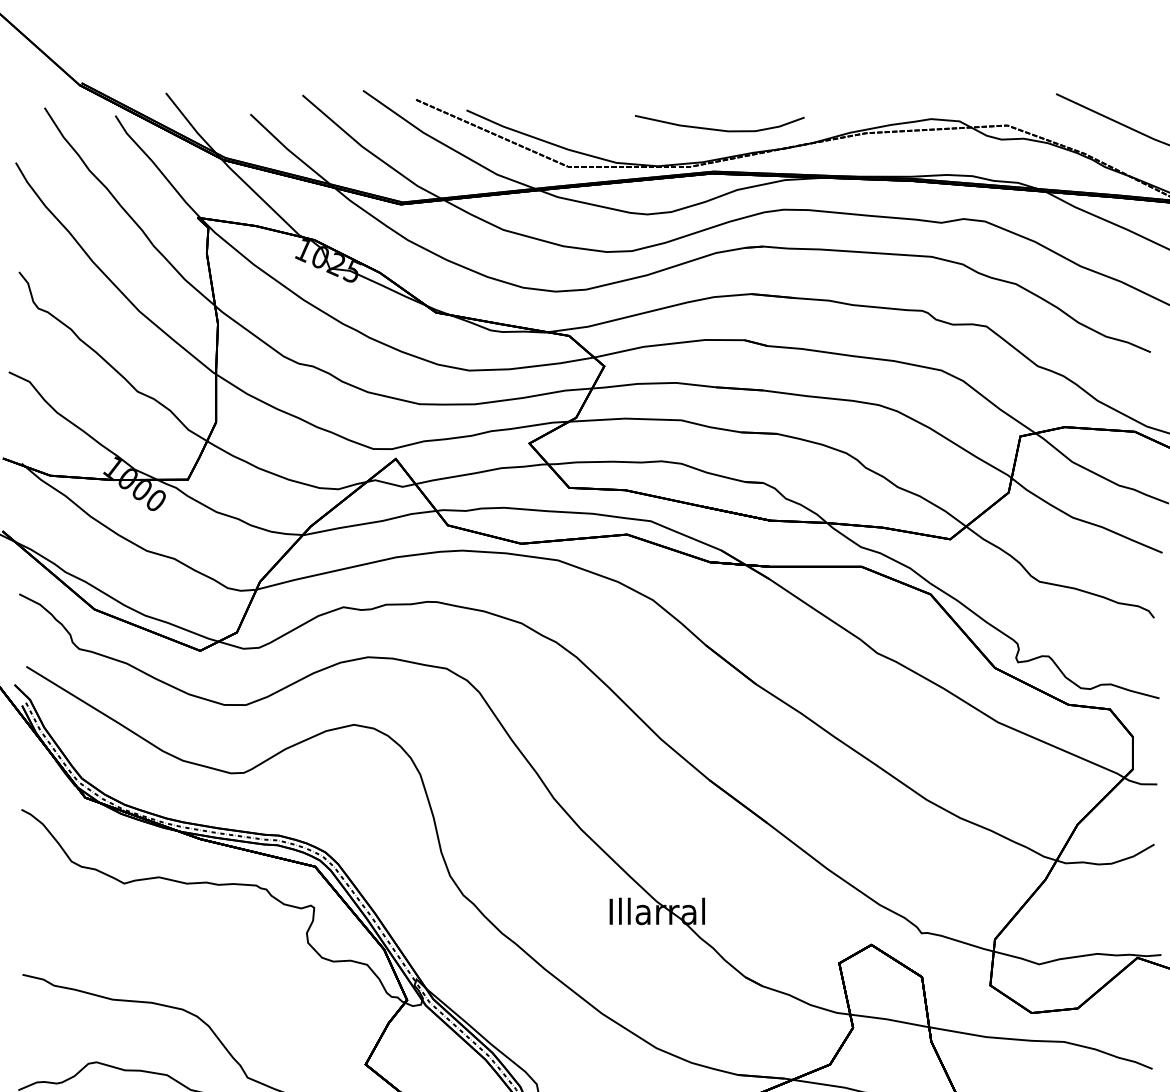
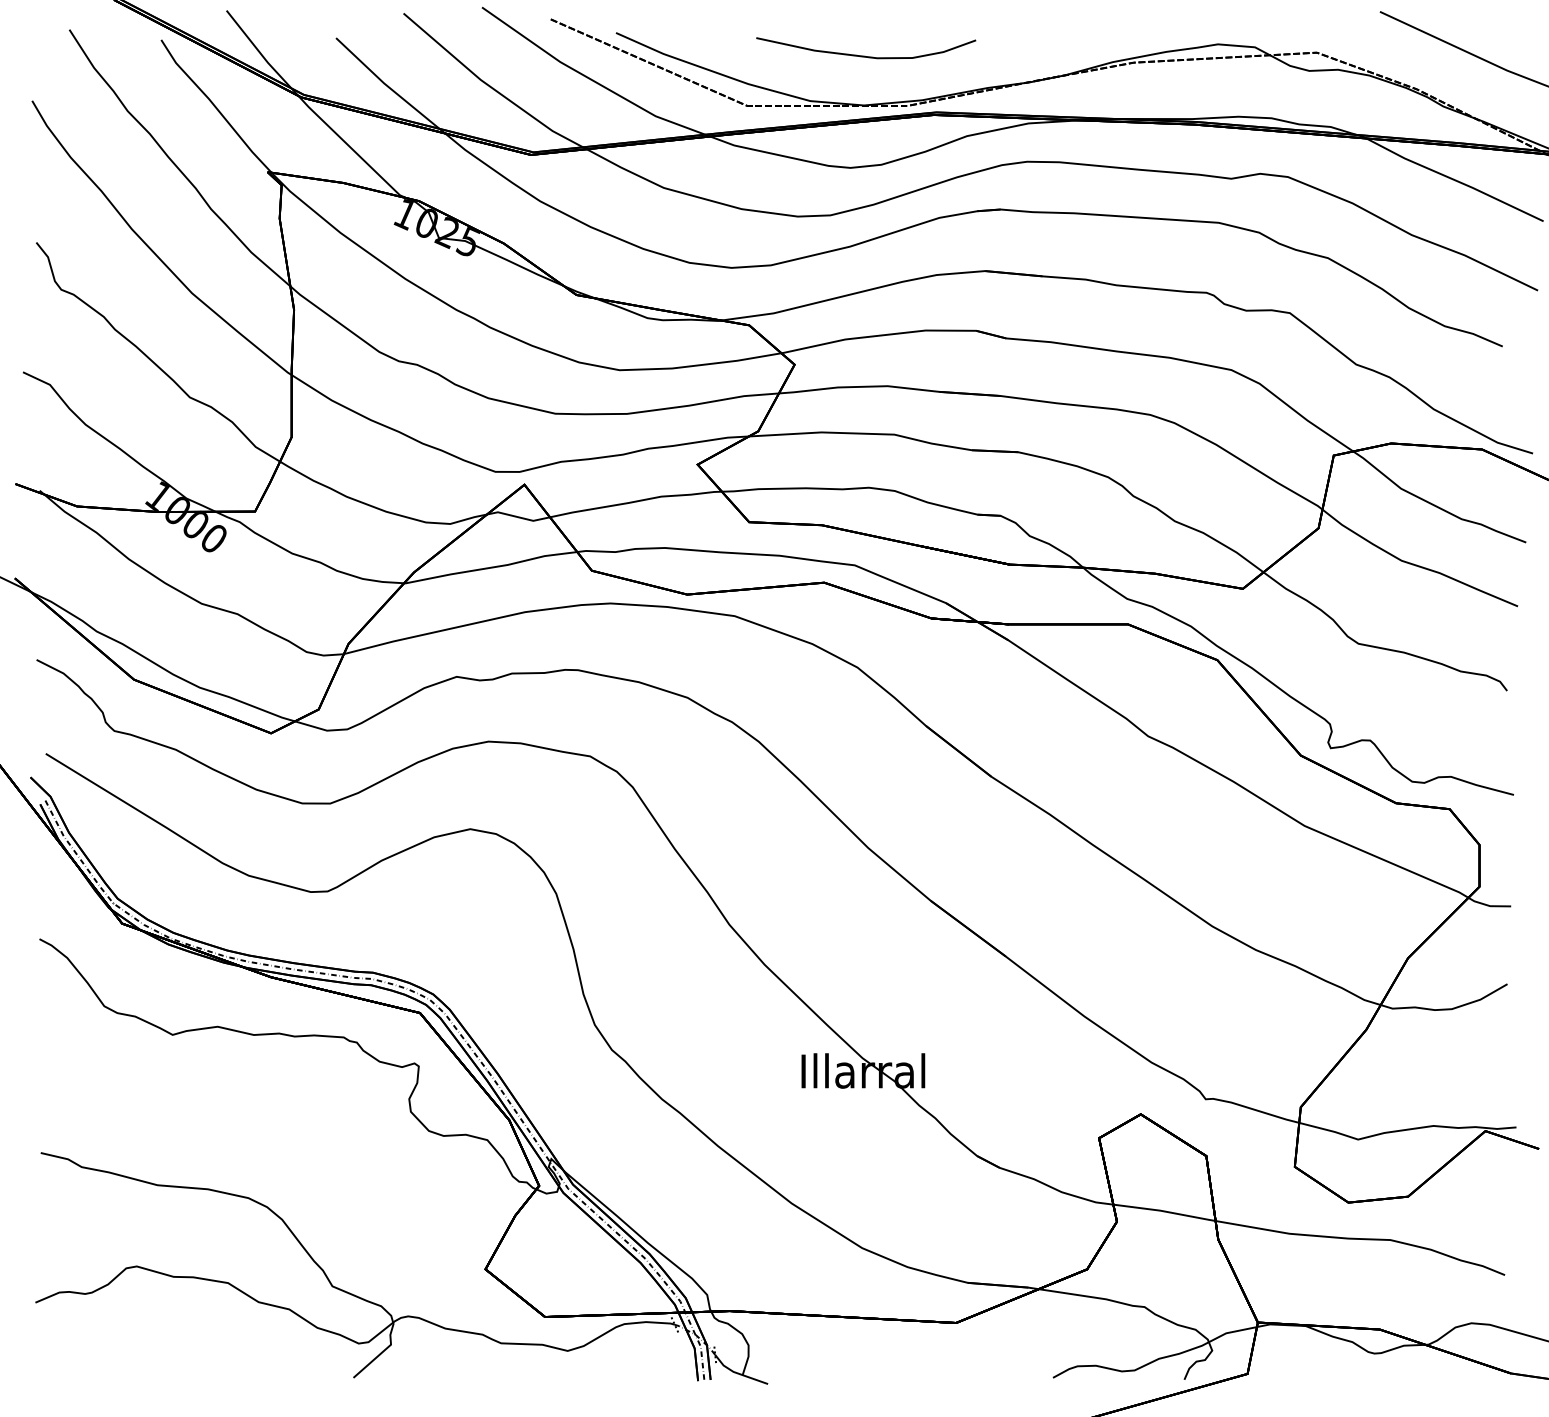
curve: (719, 129) -> (865, 55), moved

